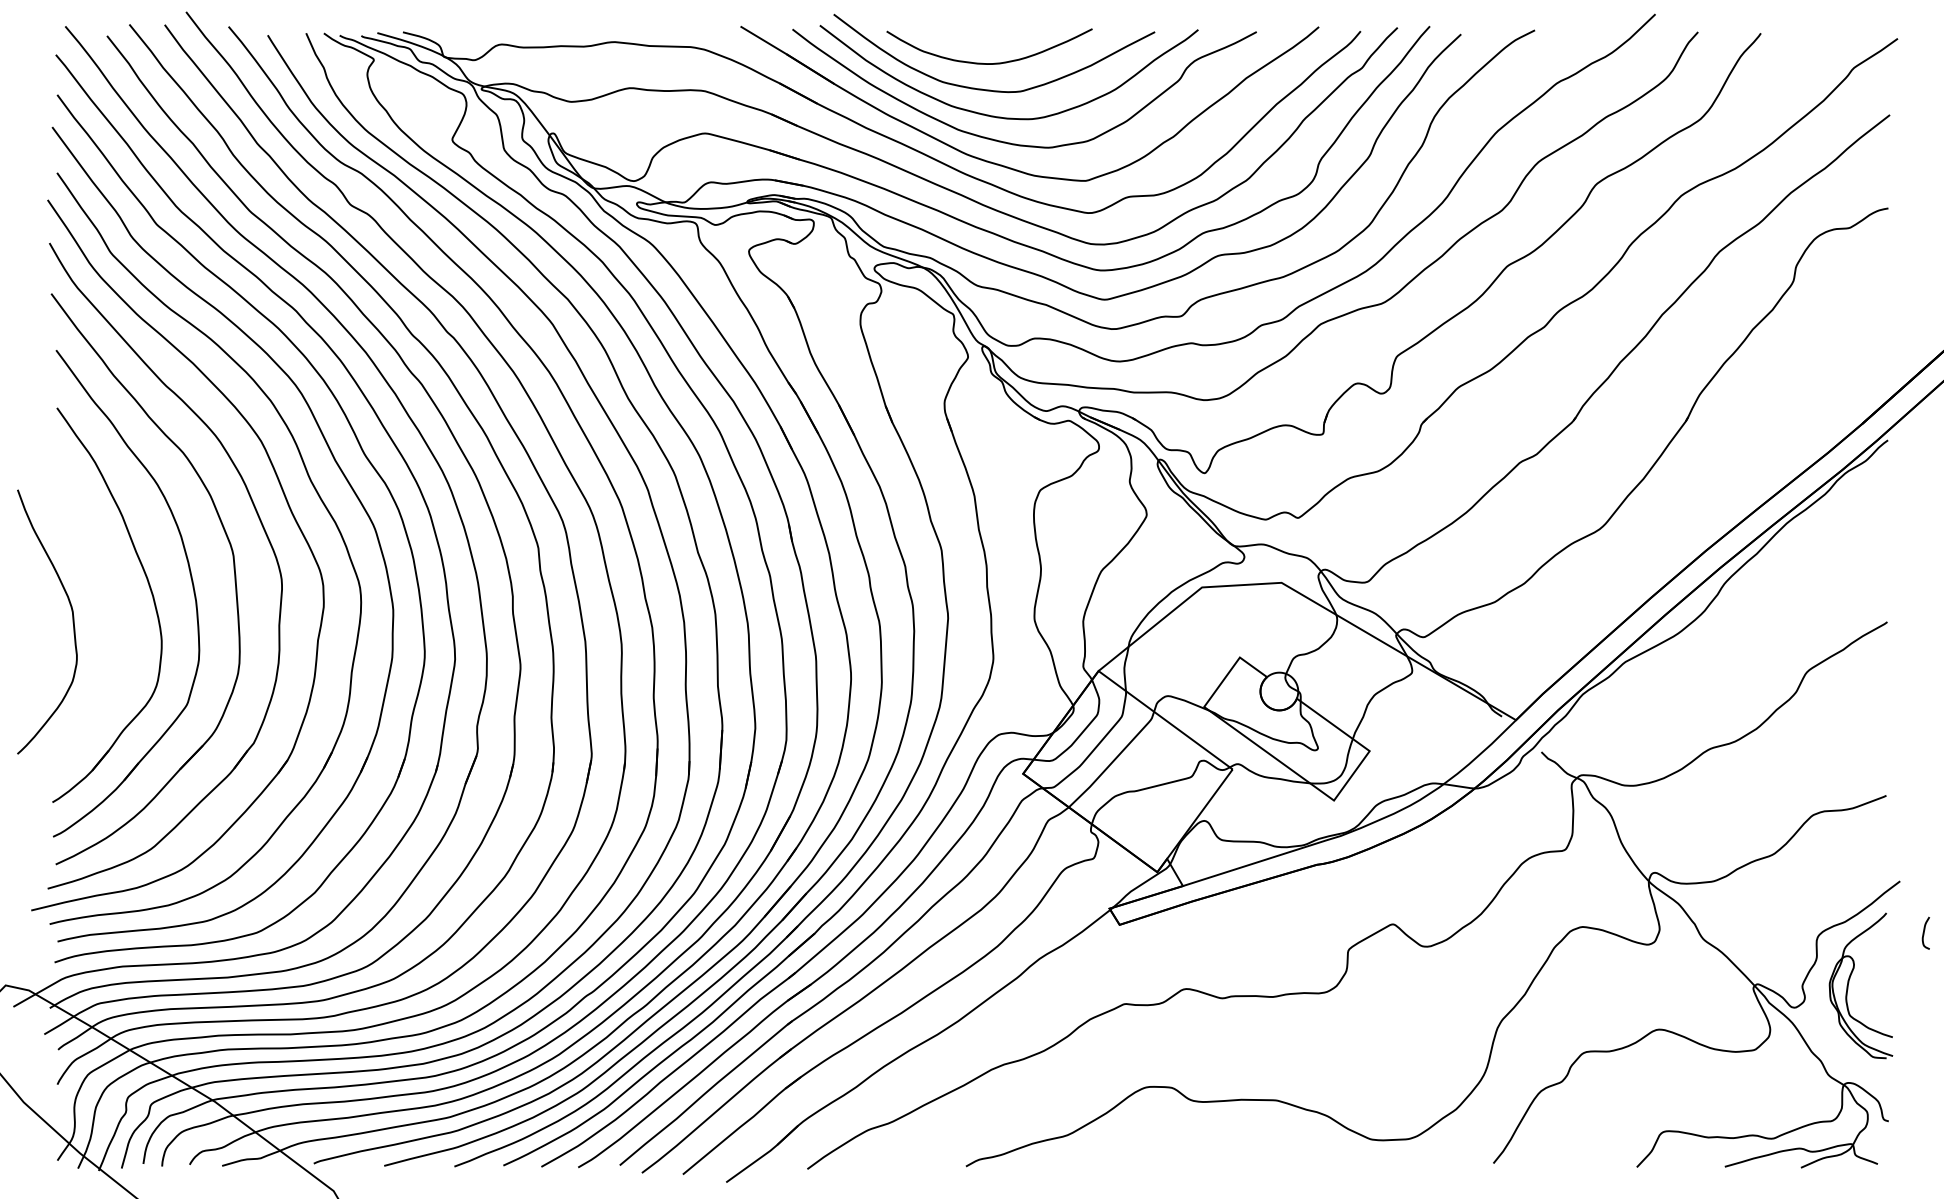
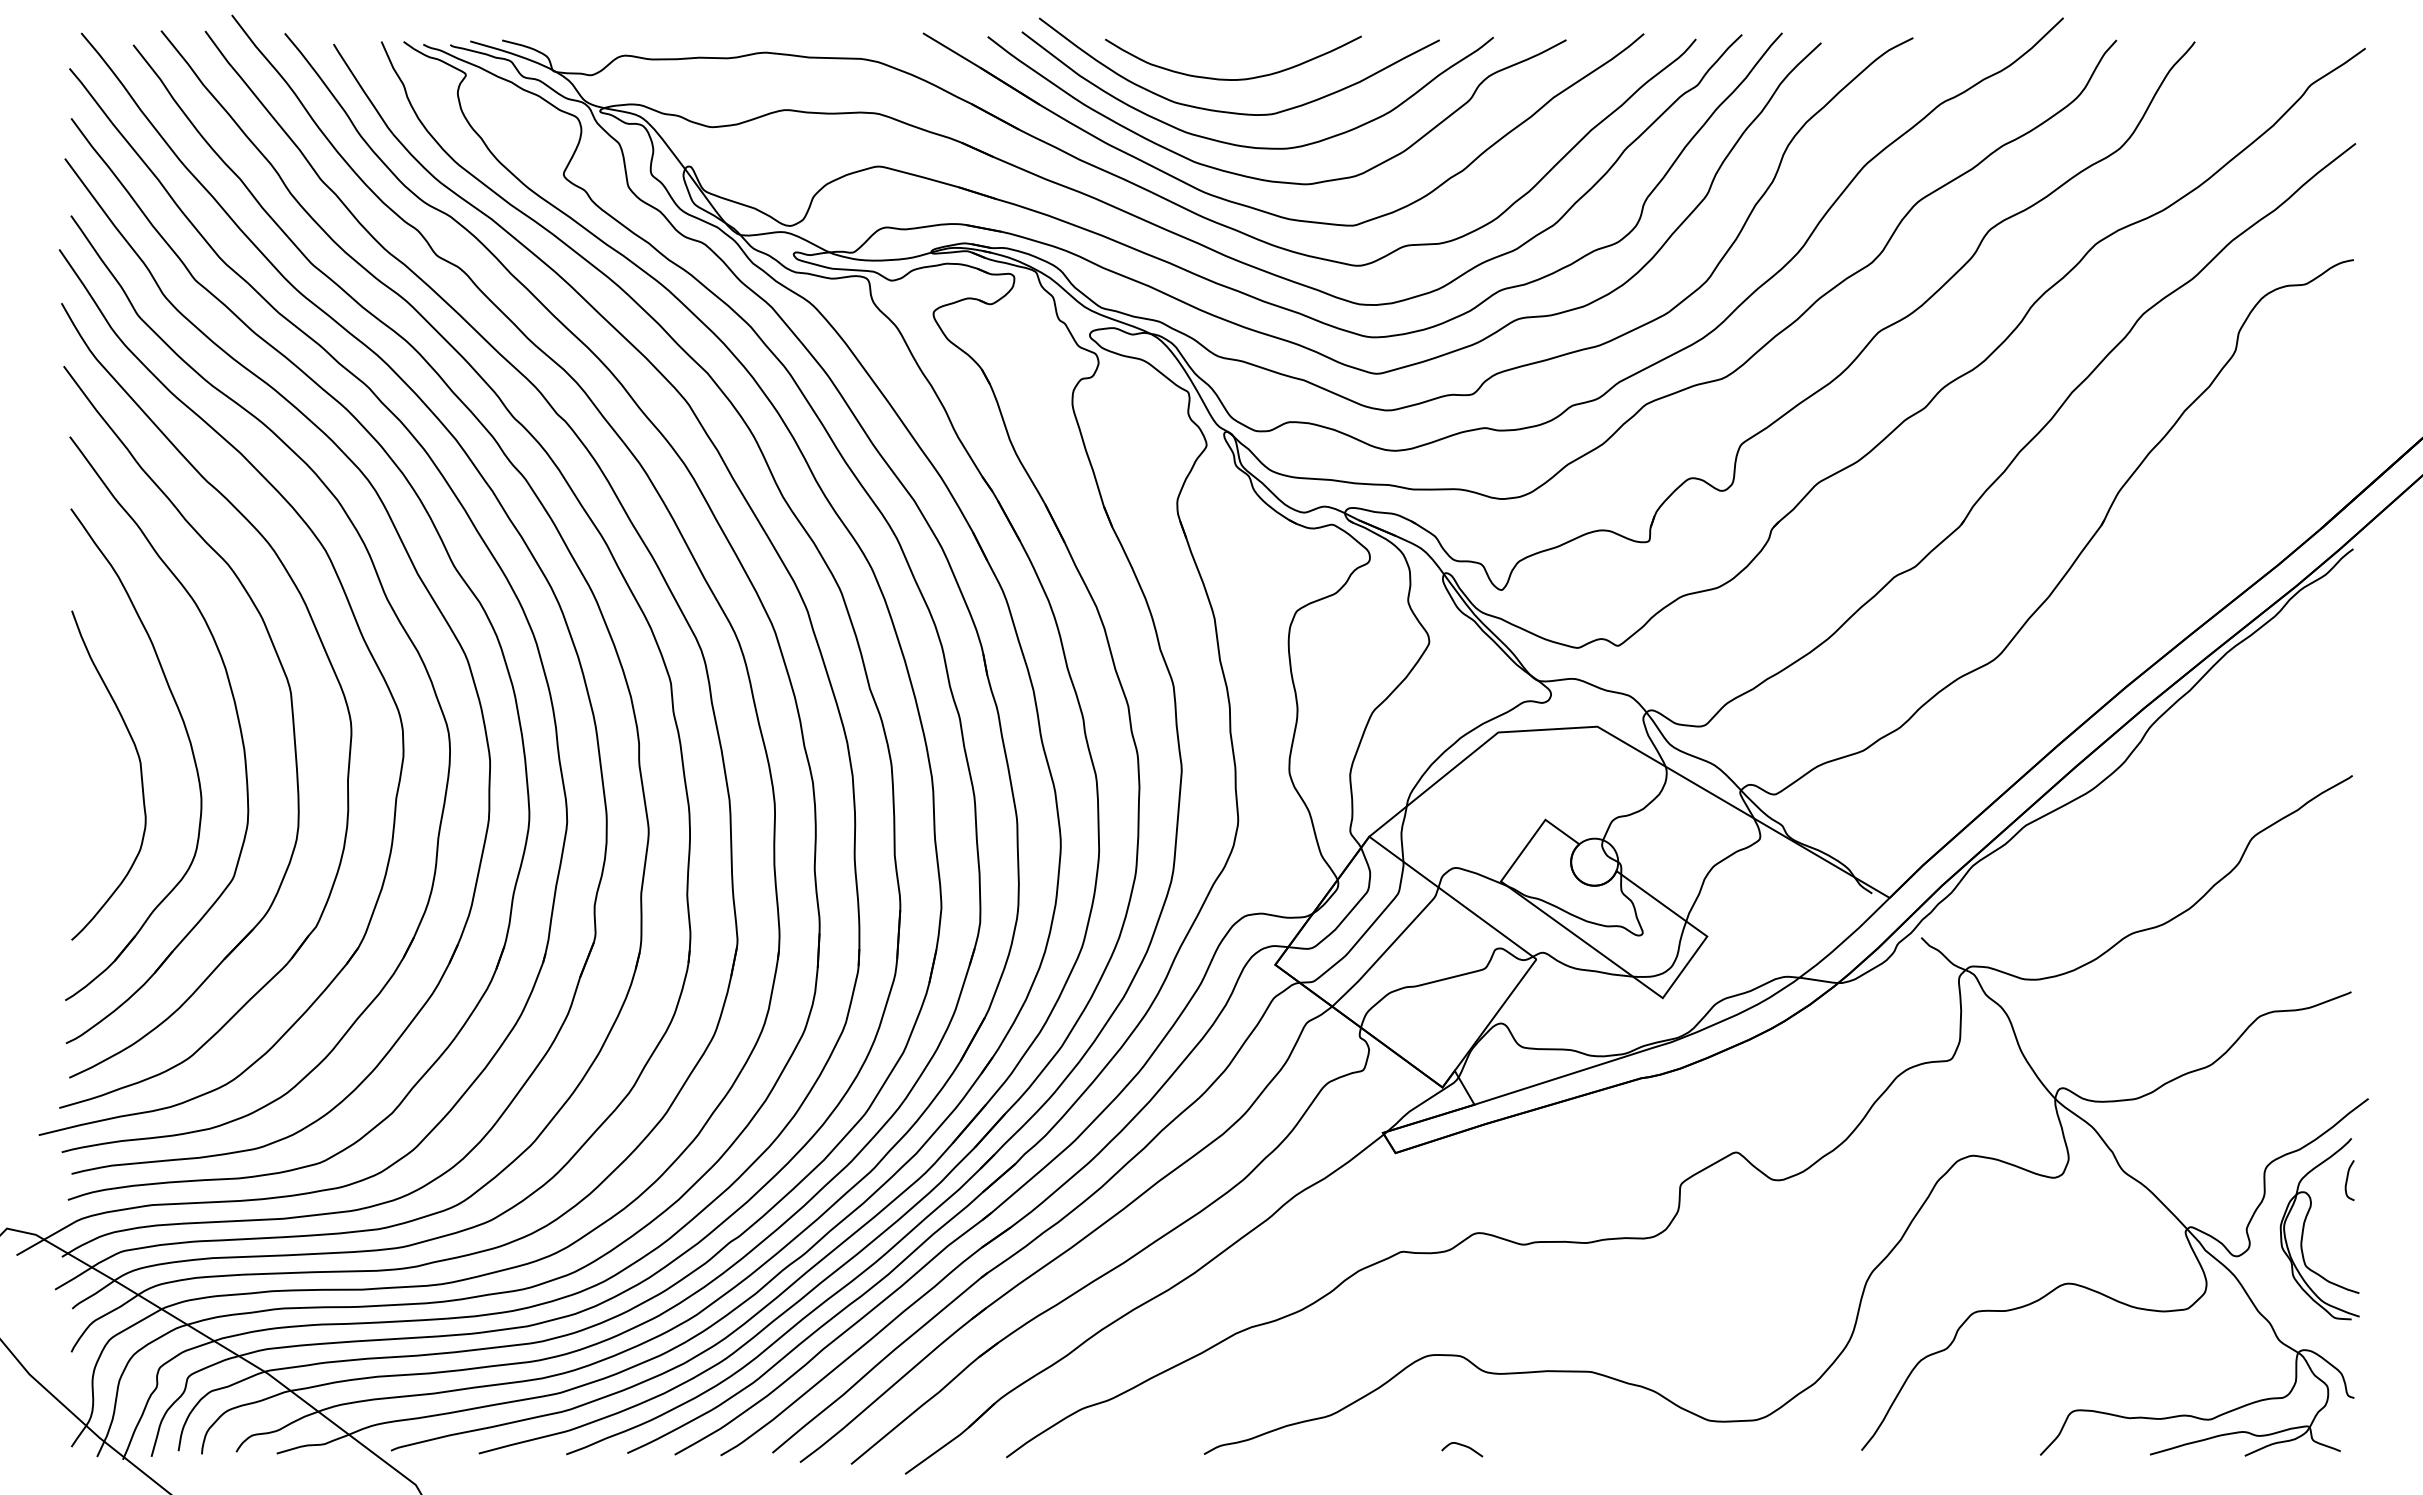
curve: (72, 621) -> (140, 775), moved
curve: (1924, 933) -> (2347, 1180), moved
curve: (1173, 1160) -> (1462, 1446), added

